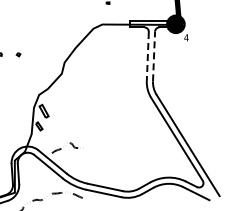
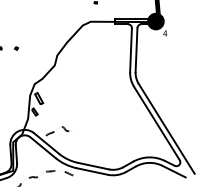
line: (147, 56) -> (130, 50), dashed -> solid
line: (154, 56) -> (136, 50), dashed -> solid

